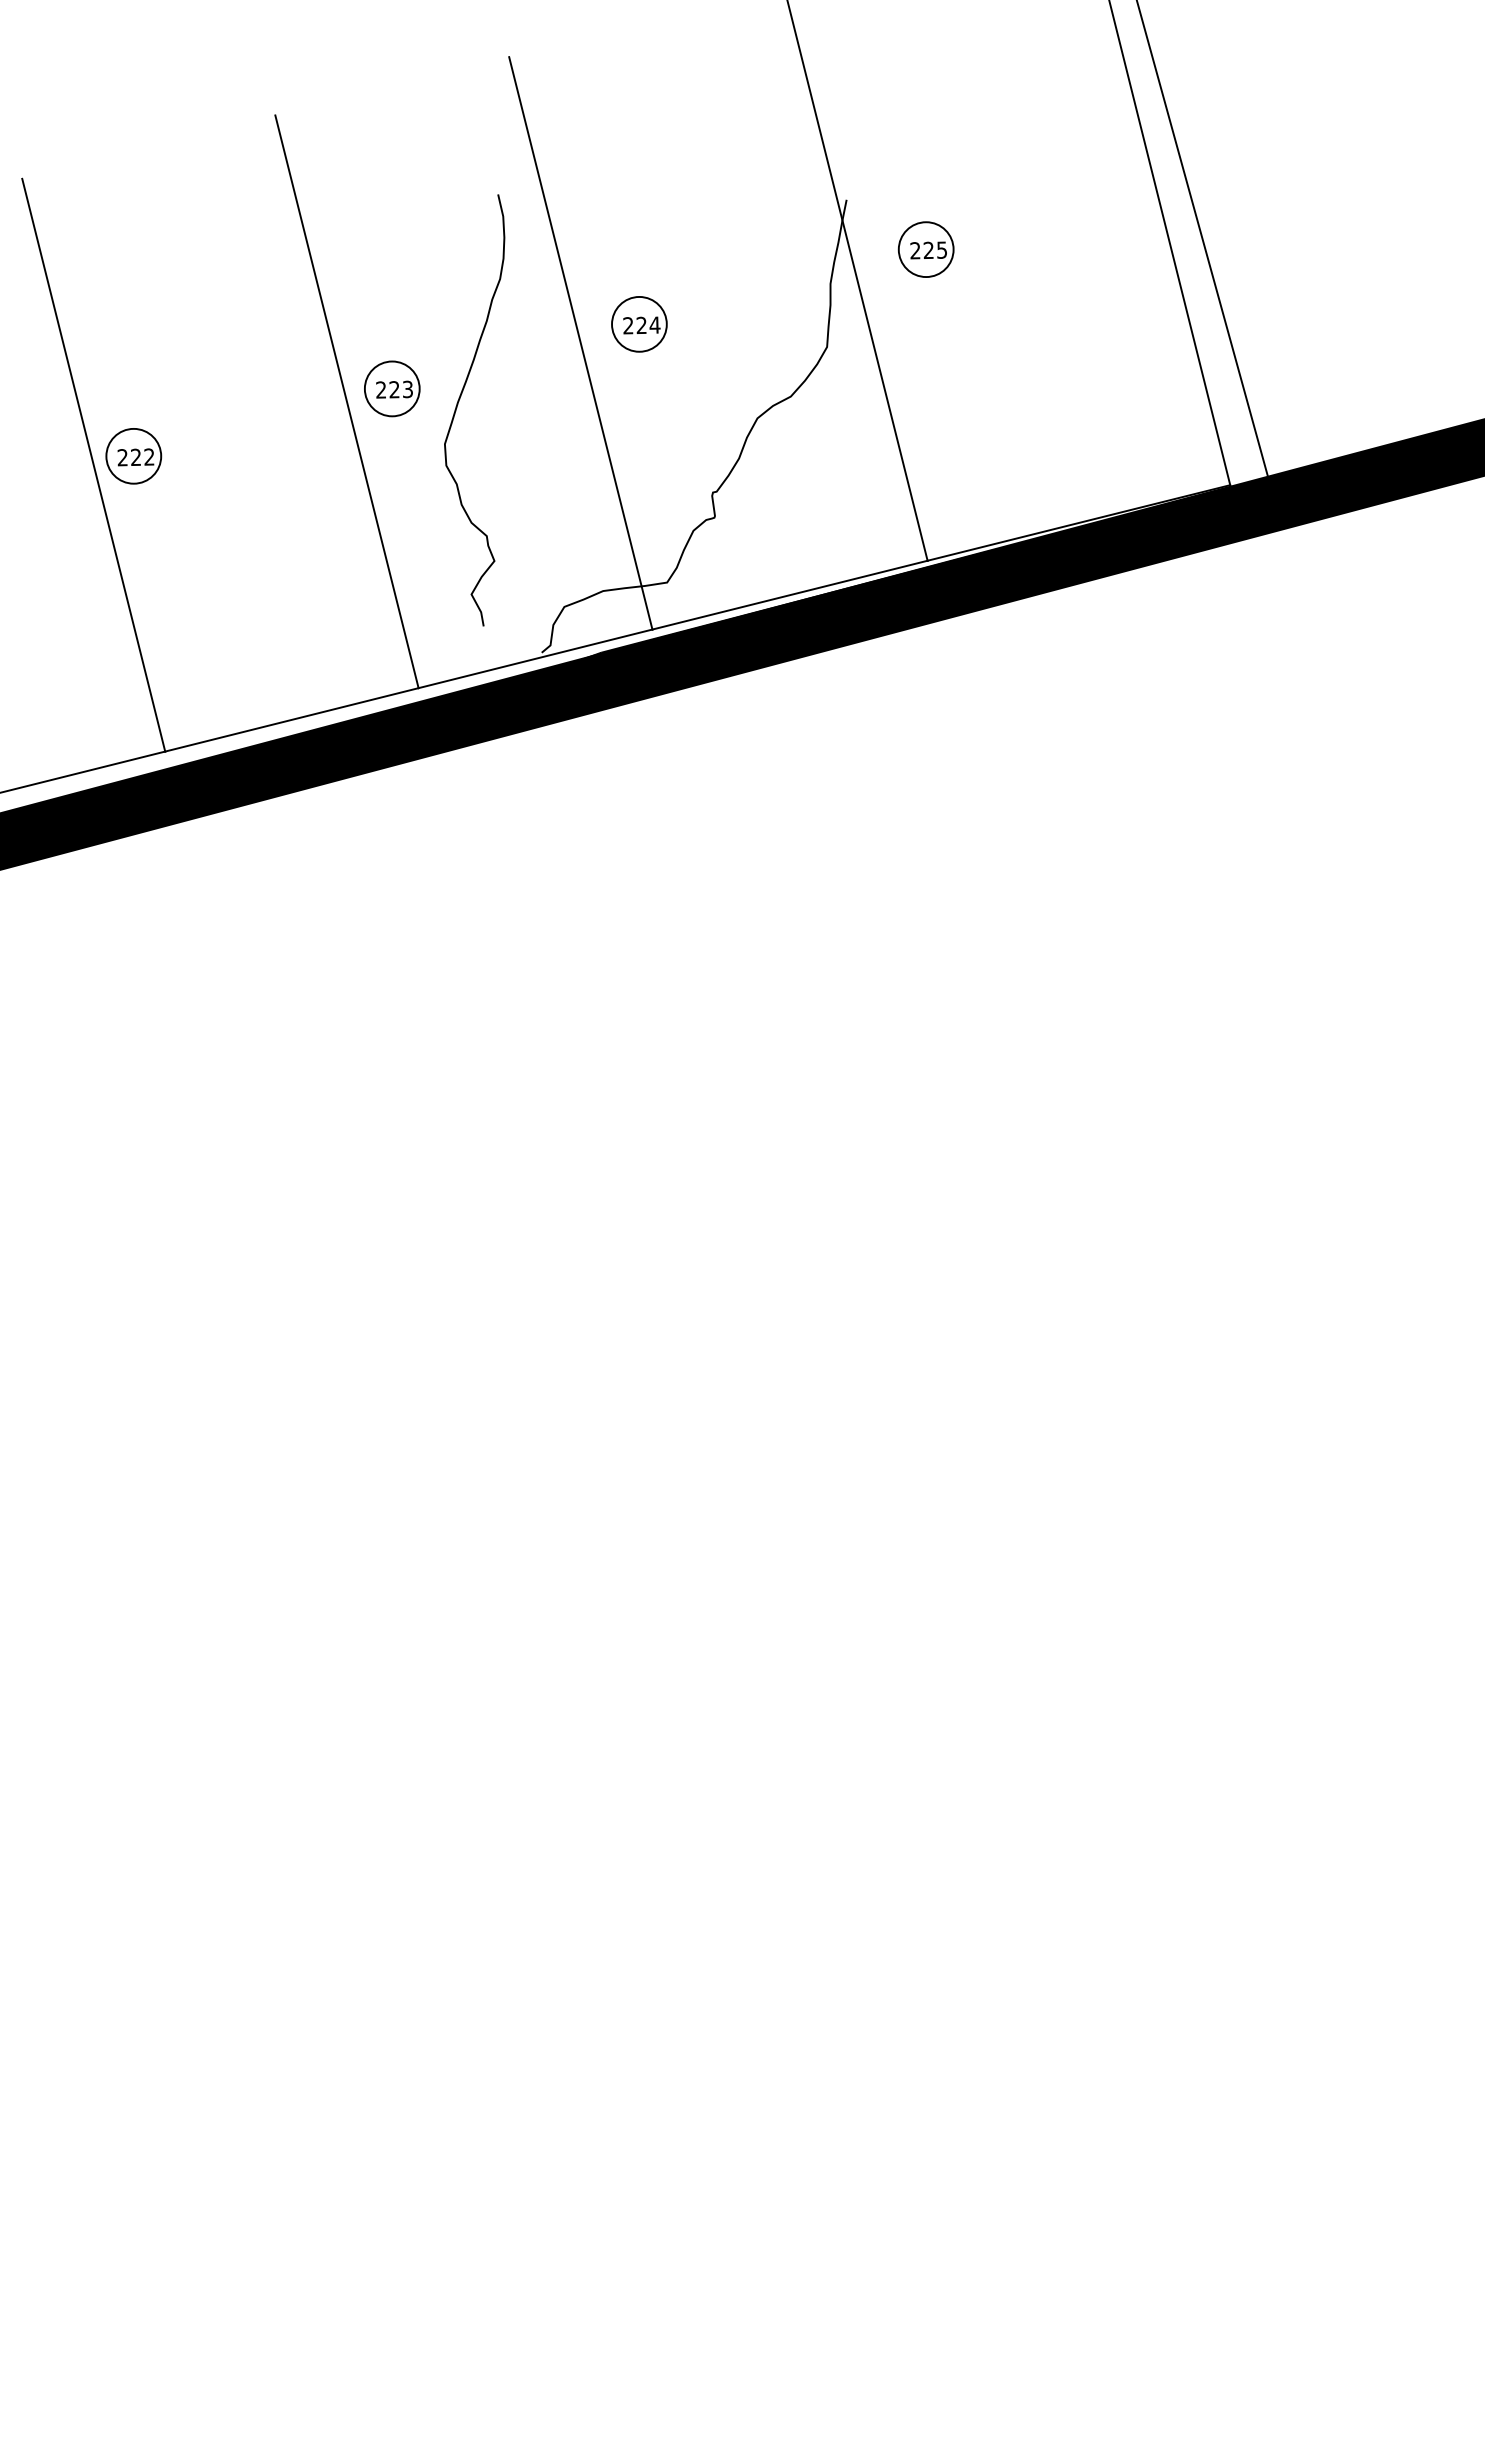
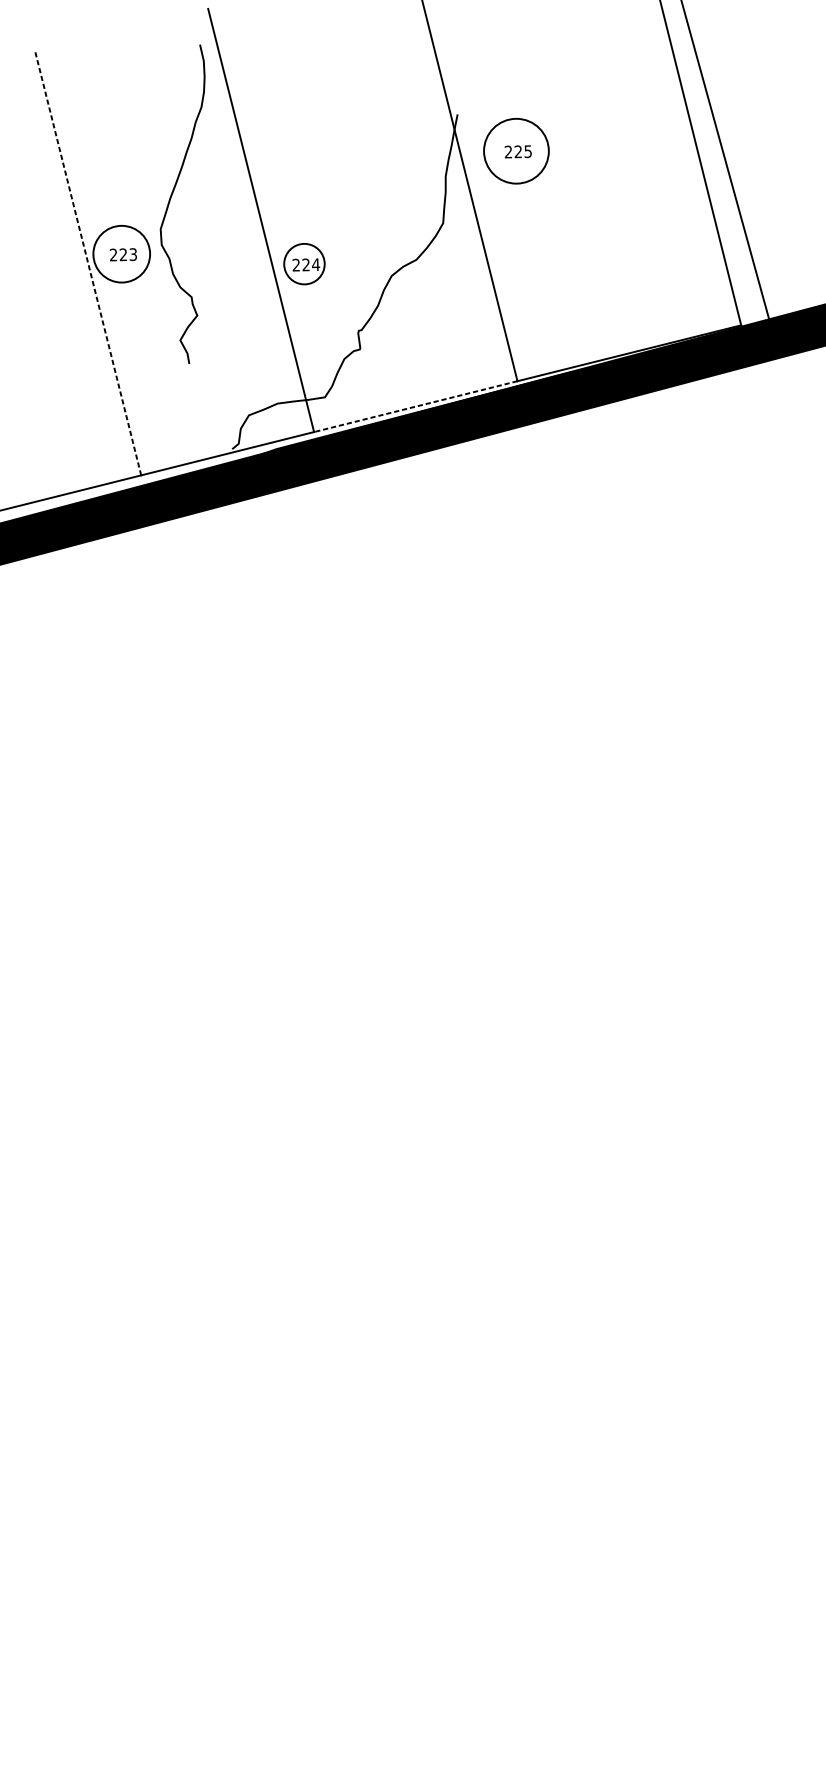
circle: (925, 249) -> (515, 151), size x1.6
part: (639, 324) -> (304, 264), moved
circle: (391, 388) -> (121, 253), size x1.4
line: (346, 401) -> (87, 263), solid -> dashed
curve: (458, 404) -> (170, 199), moved
line: (790, 595) -> (416, 406), solid -> dashed

